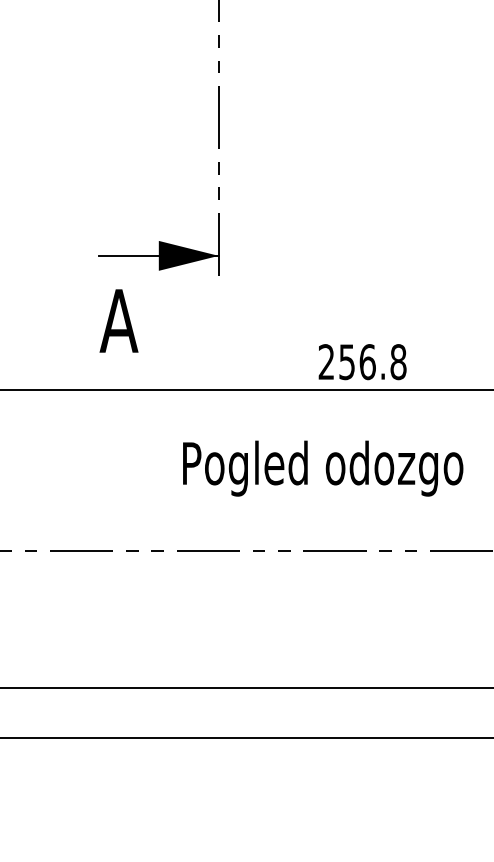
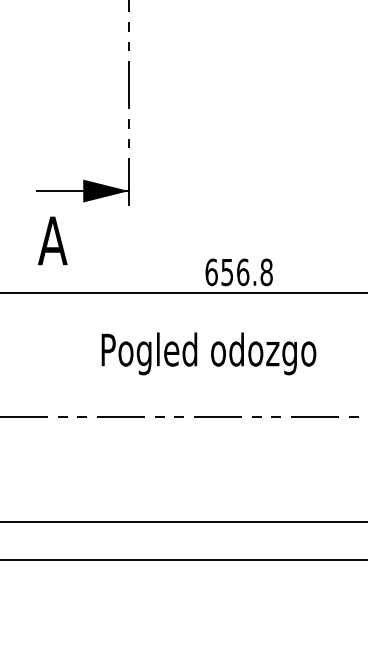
text: (326, 362) -> (211, 272), 256.8 -> 656.8

